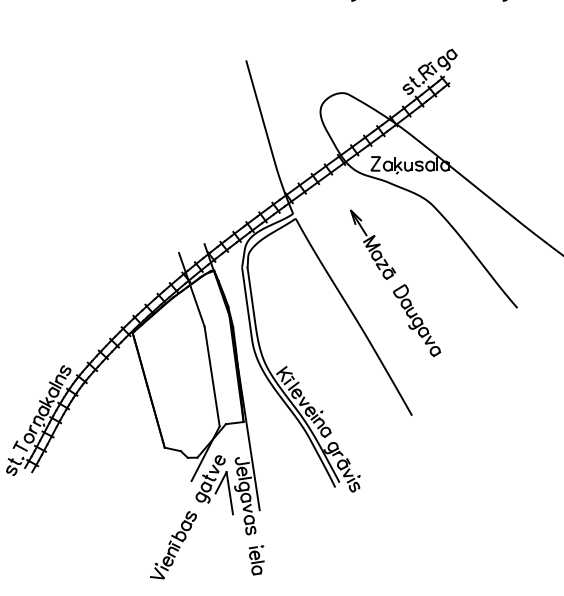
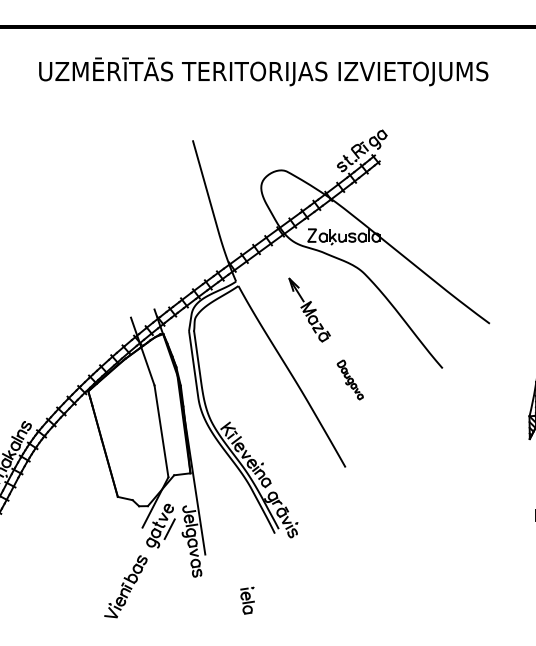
part: (417, 320) -> (350, 379), size x0.6
line: (229, 492) -> (177, 538), removed
part: (256, 560) -> (247, 600), moved

